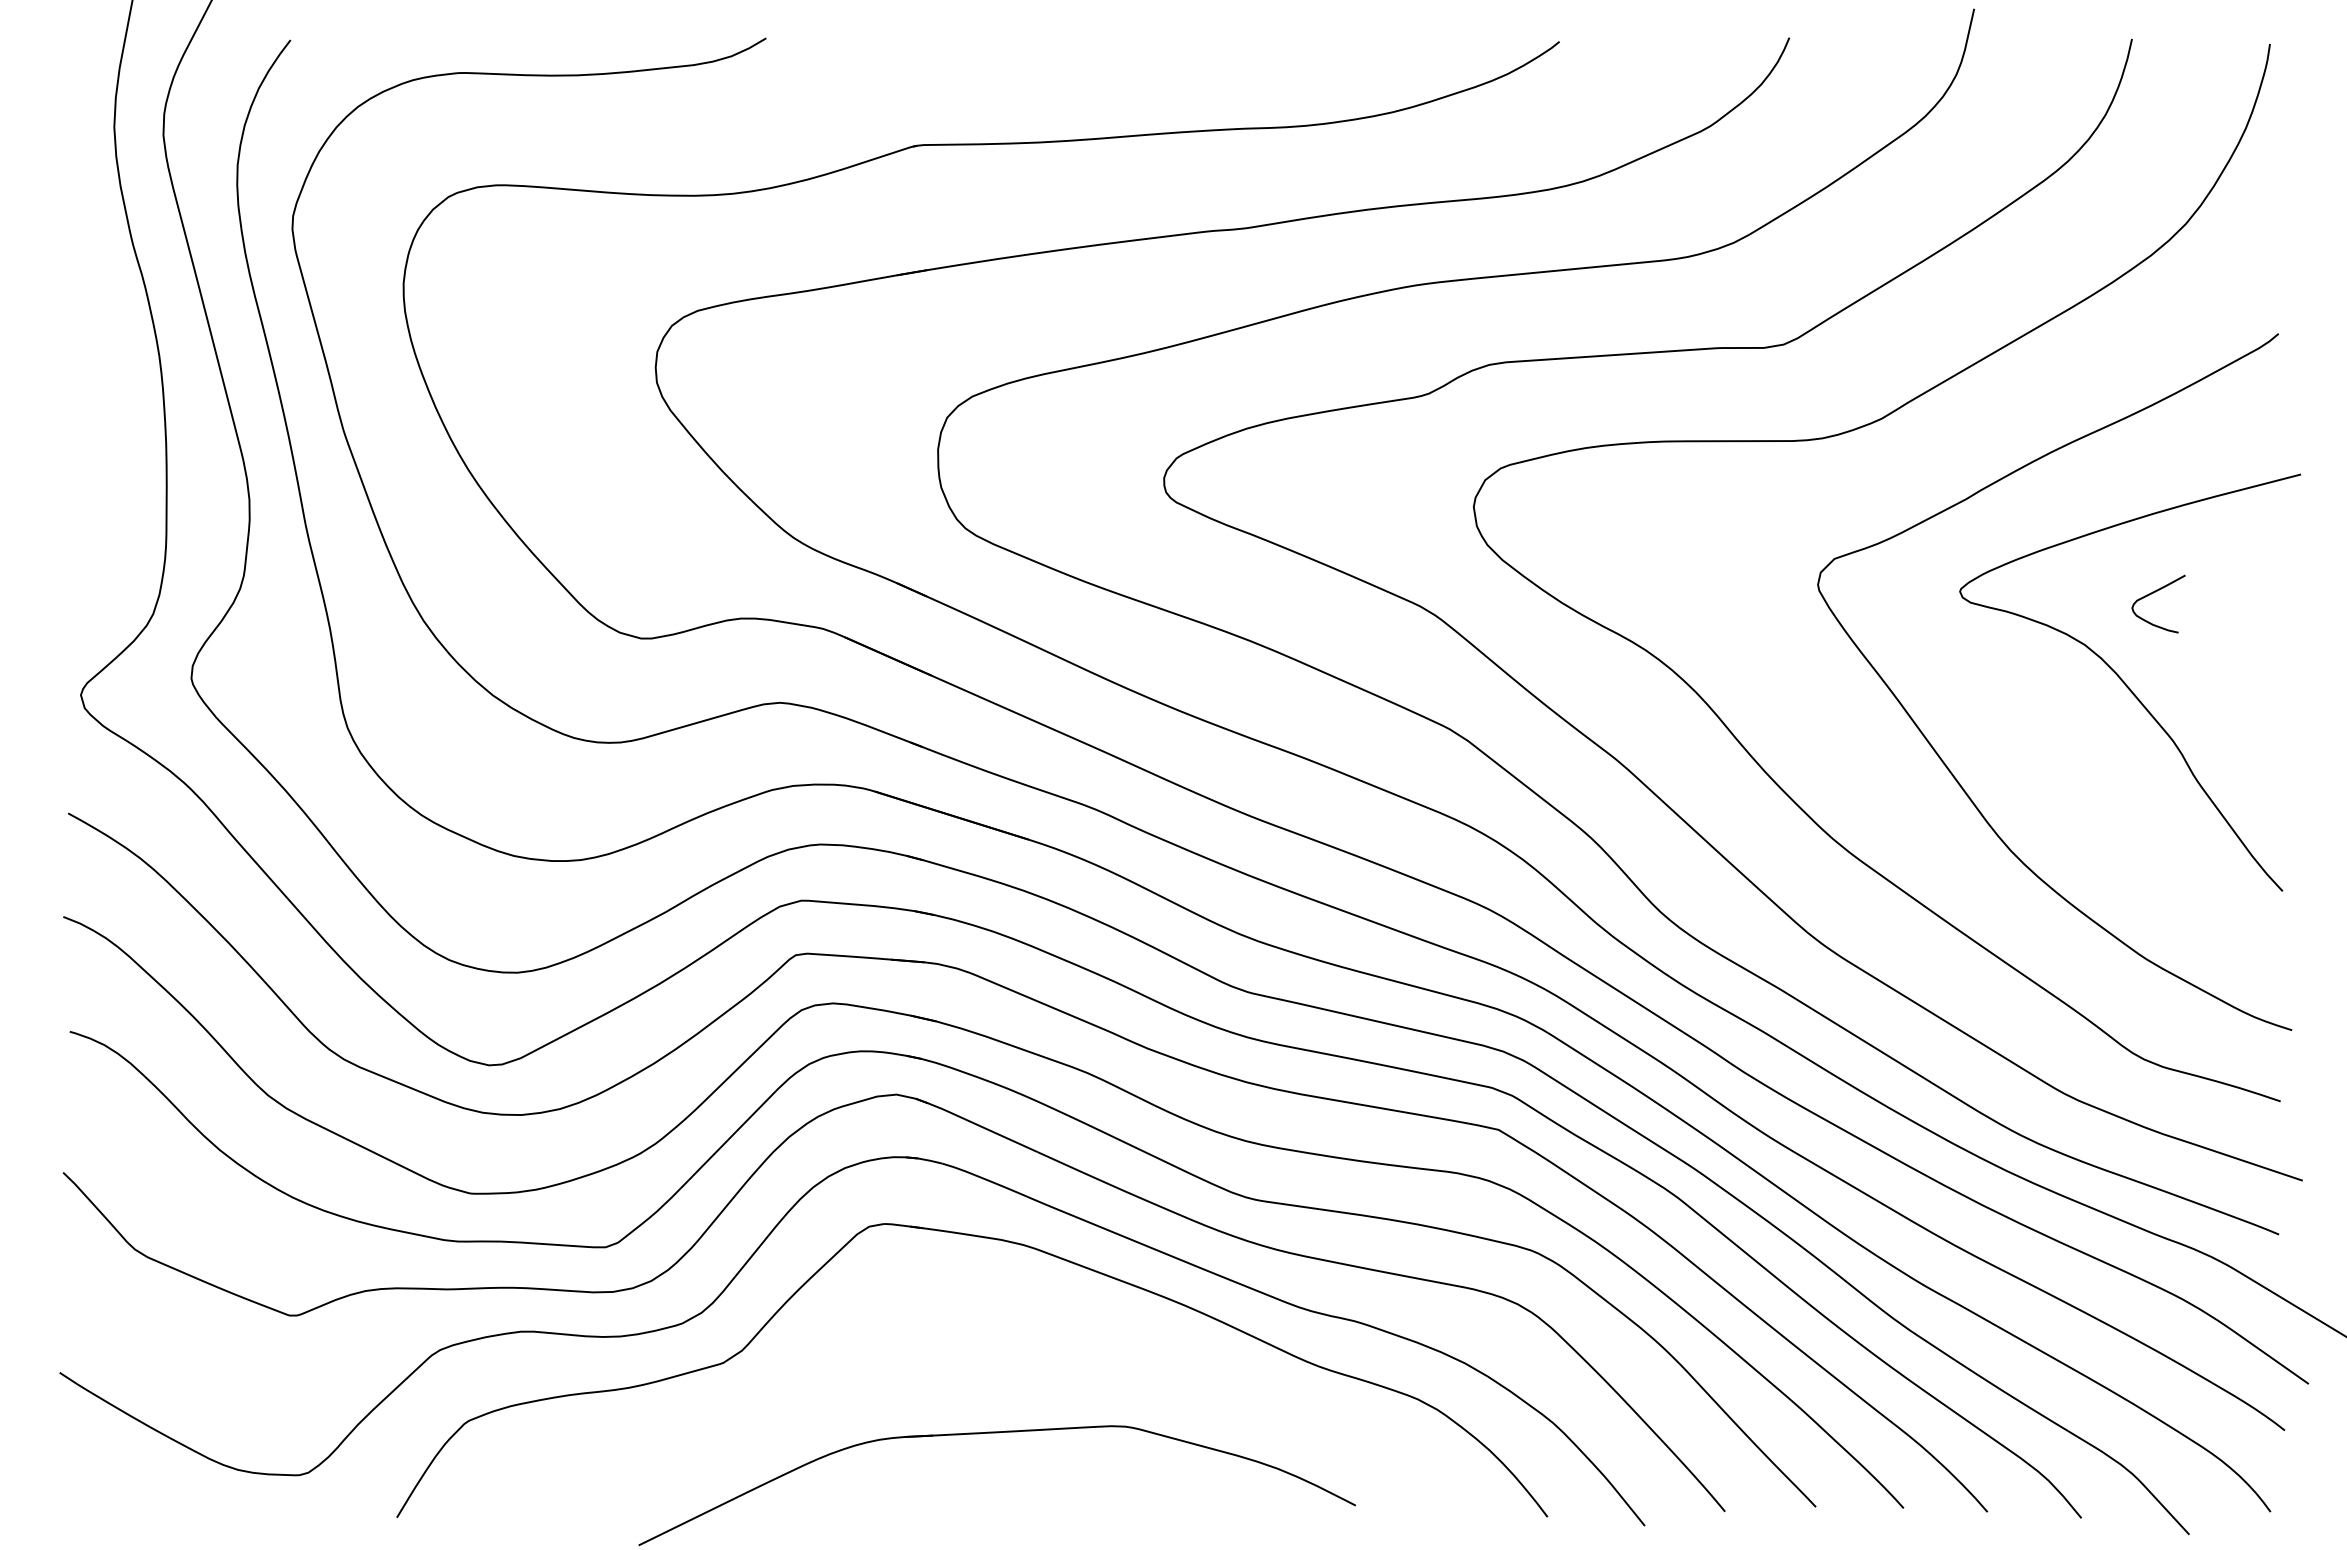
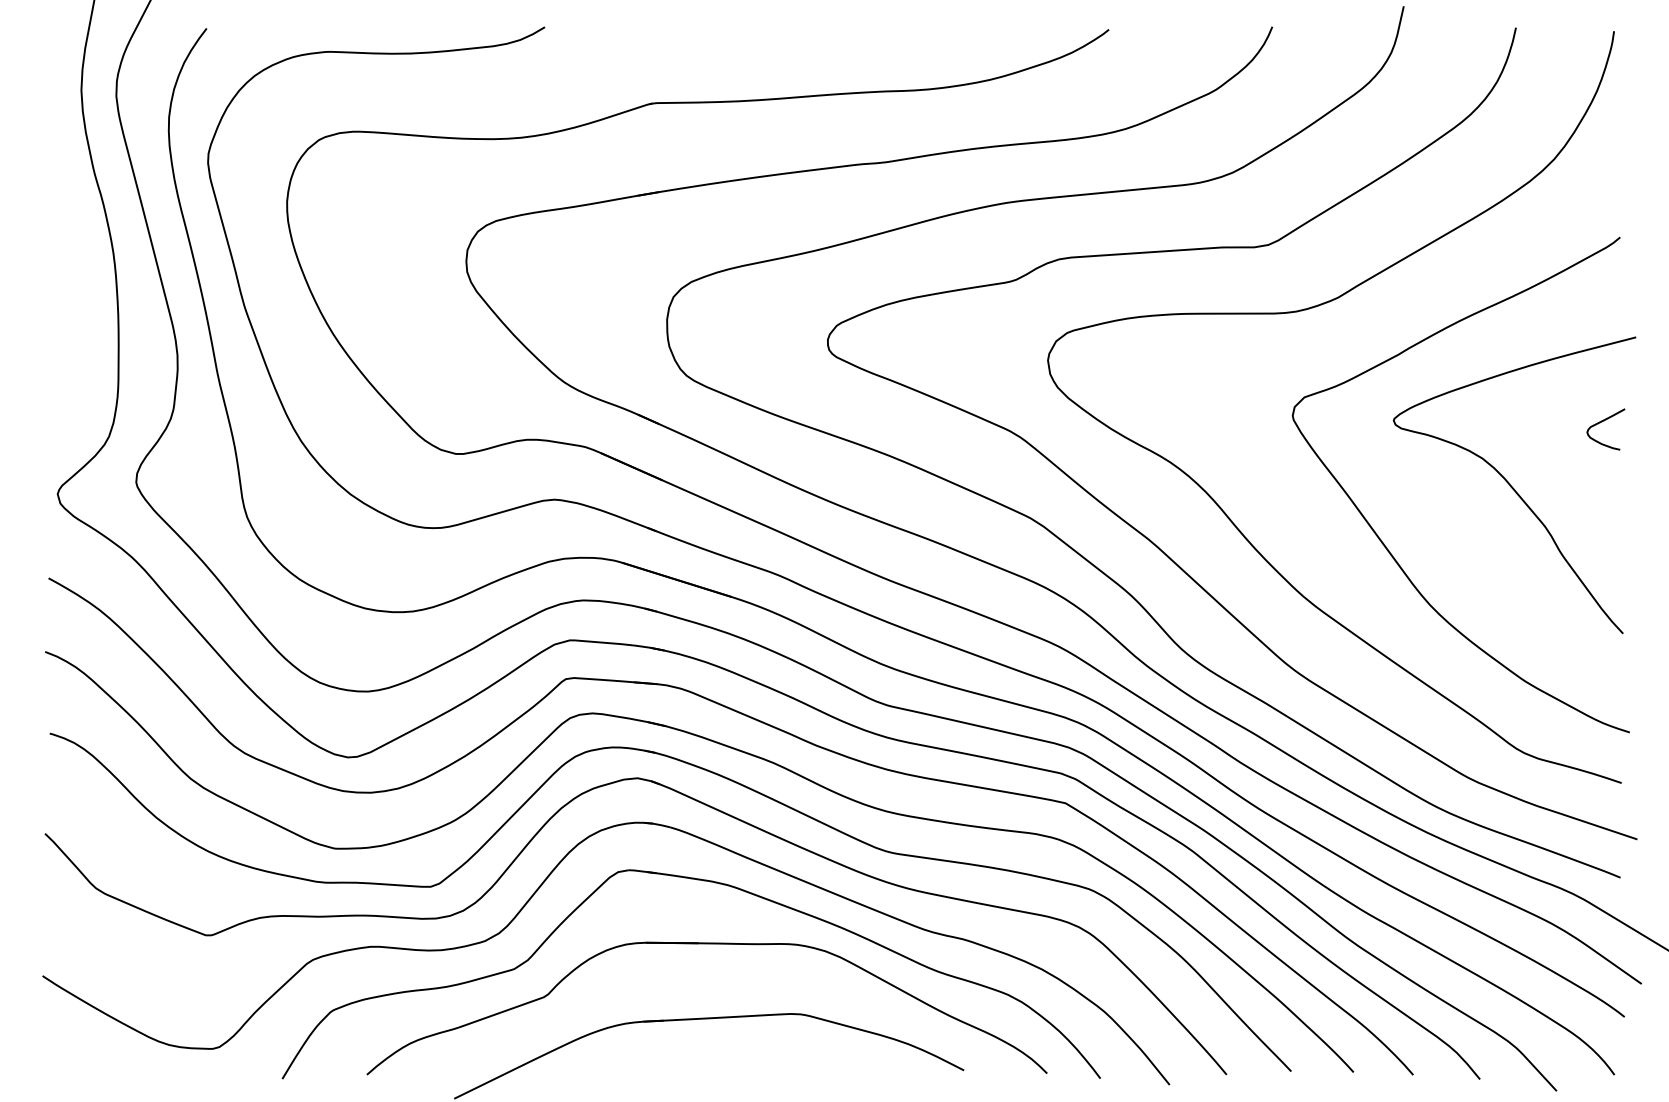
curve: (2153, 593) -> (1602, 421), moved
part: (994, 1327) -> (707, 943), added

